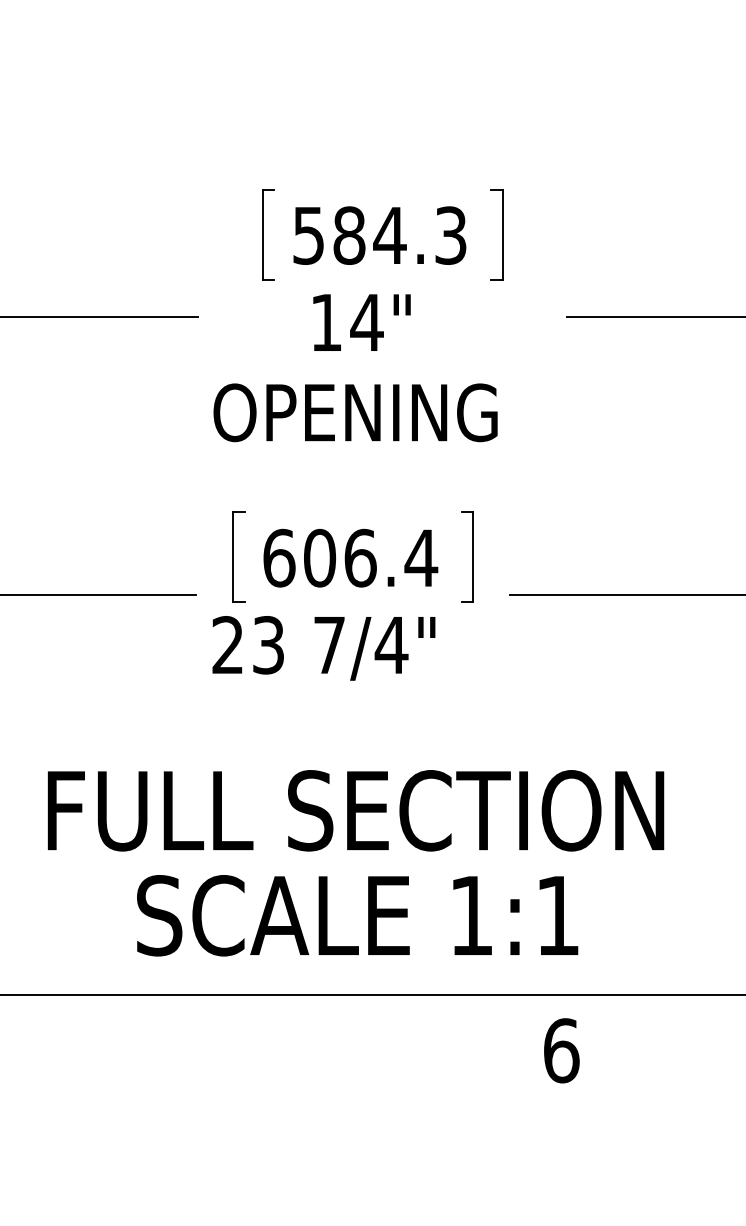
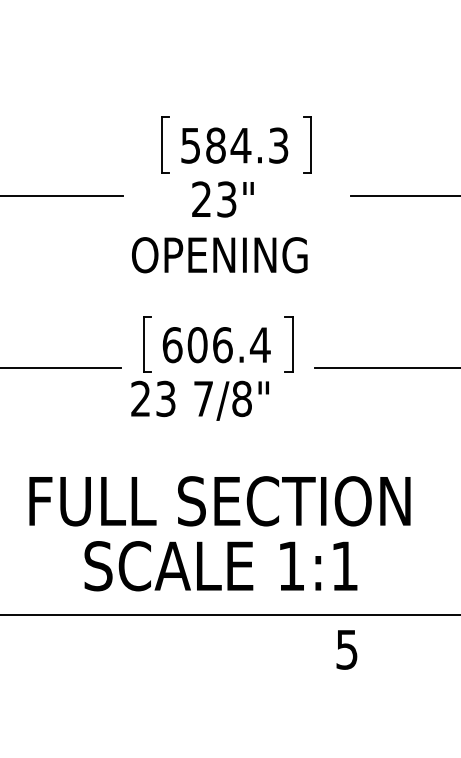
text: (347, 322) -> (214, 199), 14" -> 23"
text: (390, 644) -> (241, 398), 7/4" -> 7/8"
text: (562, 1050) -> (347, 649), 6 -> 5

